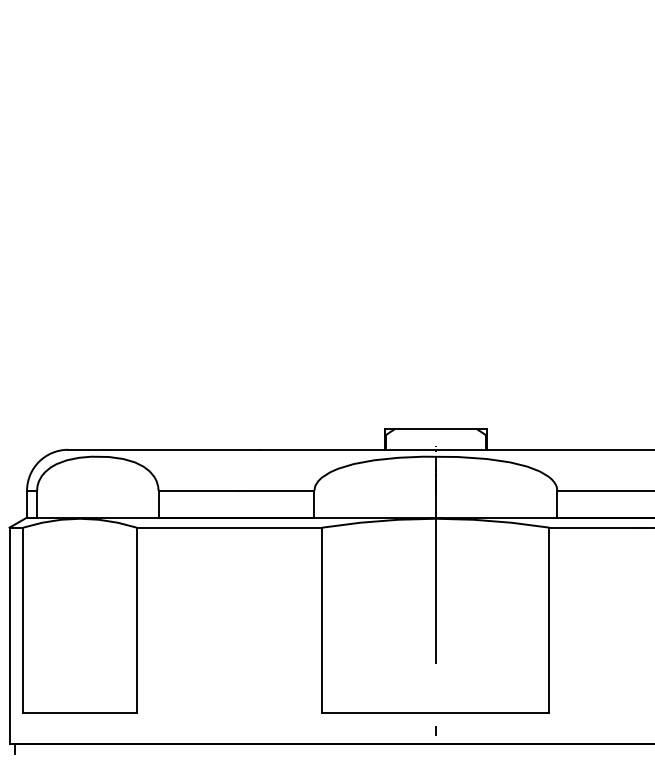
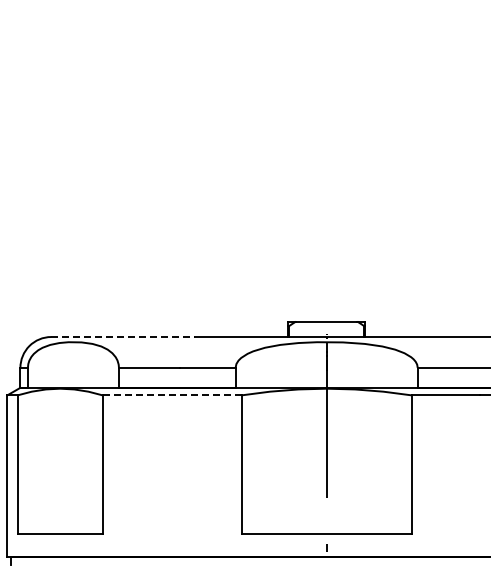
line: (163, 450) -> (122, 337), solid -> dashed
line: (228, 527) -> (171, 395), solid -> dashed

